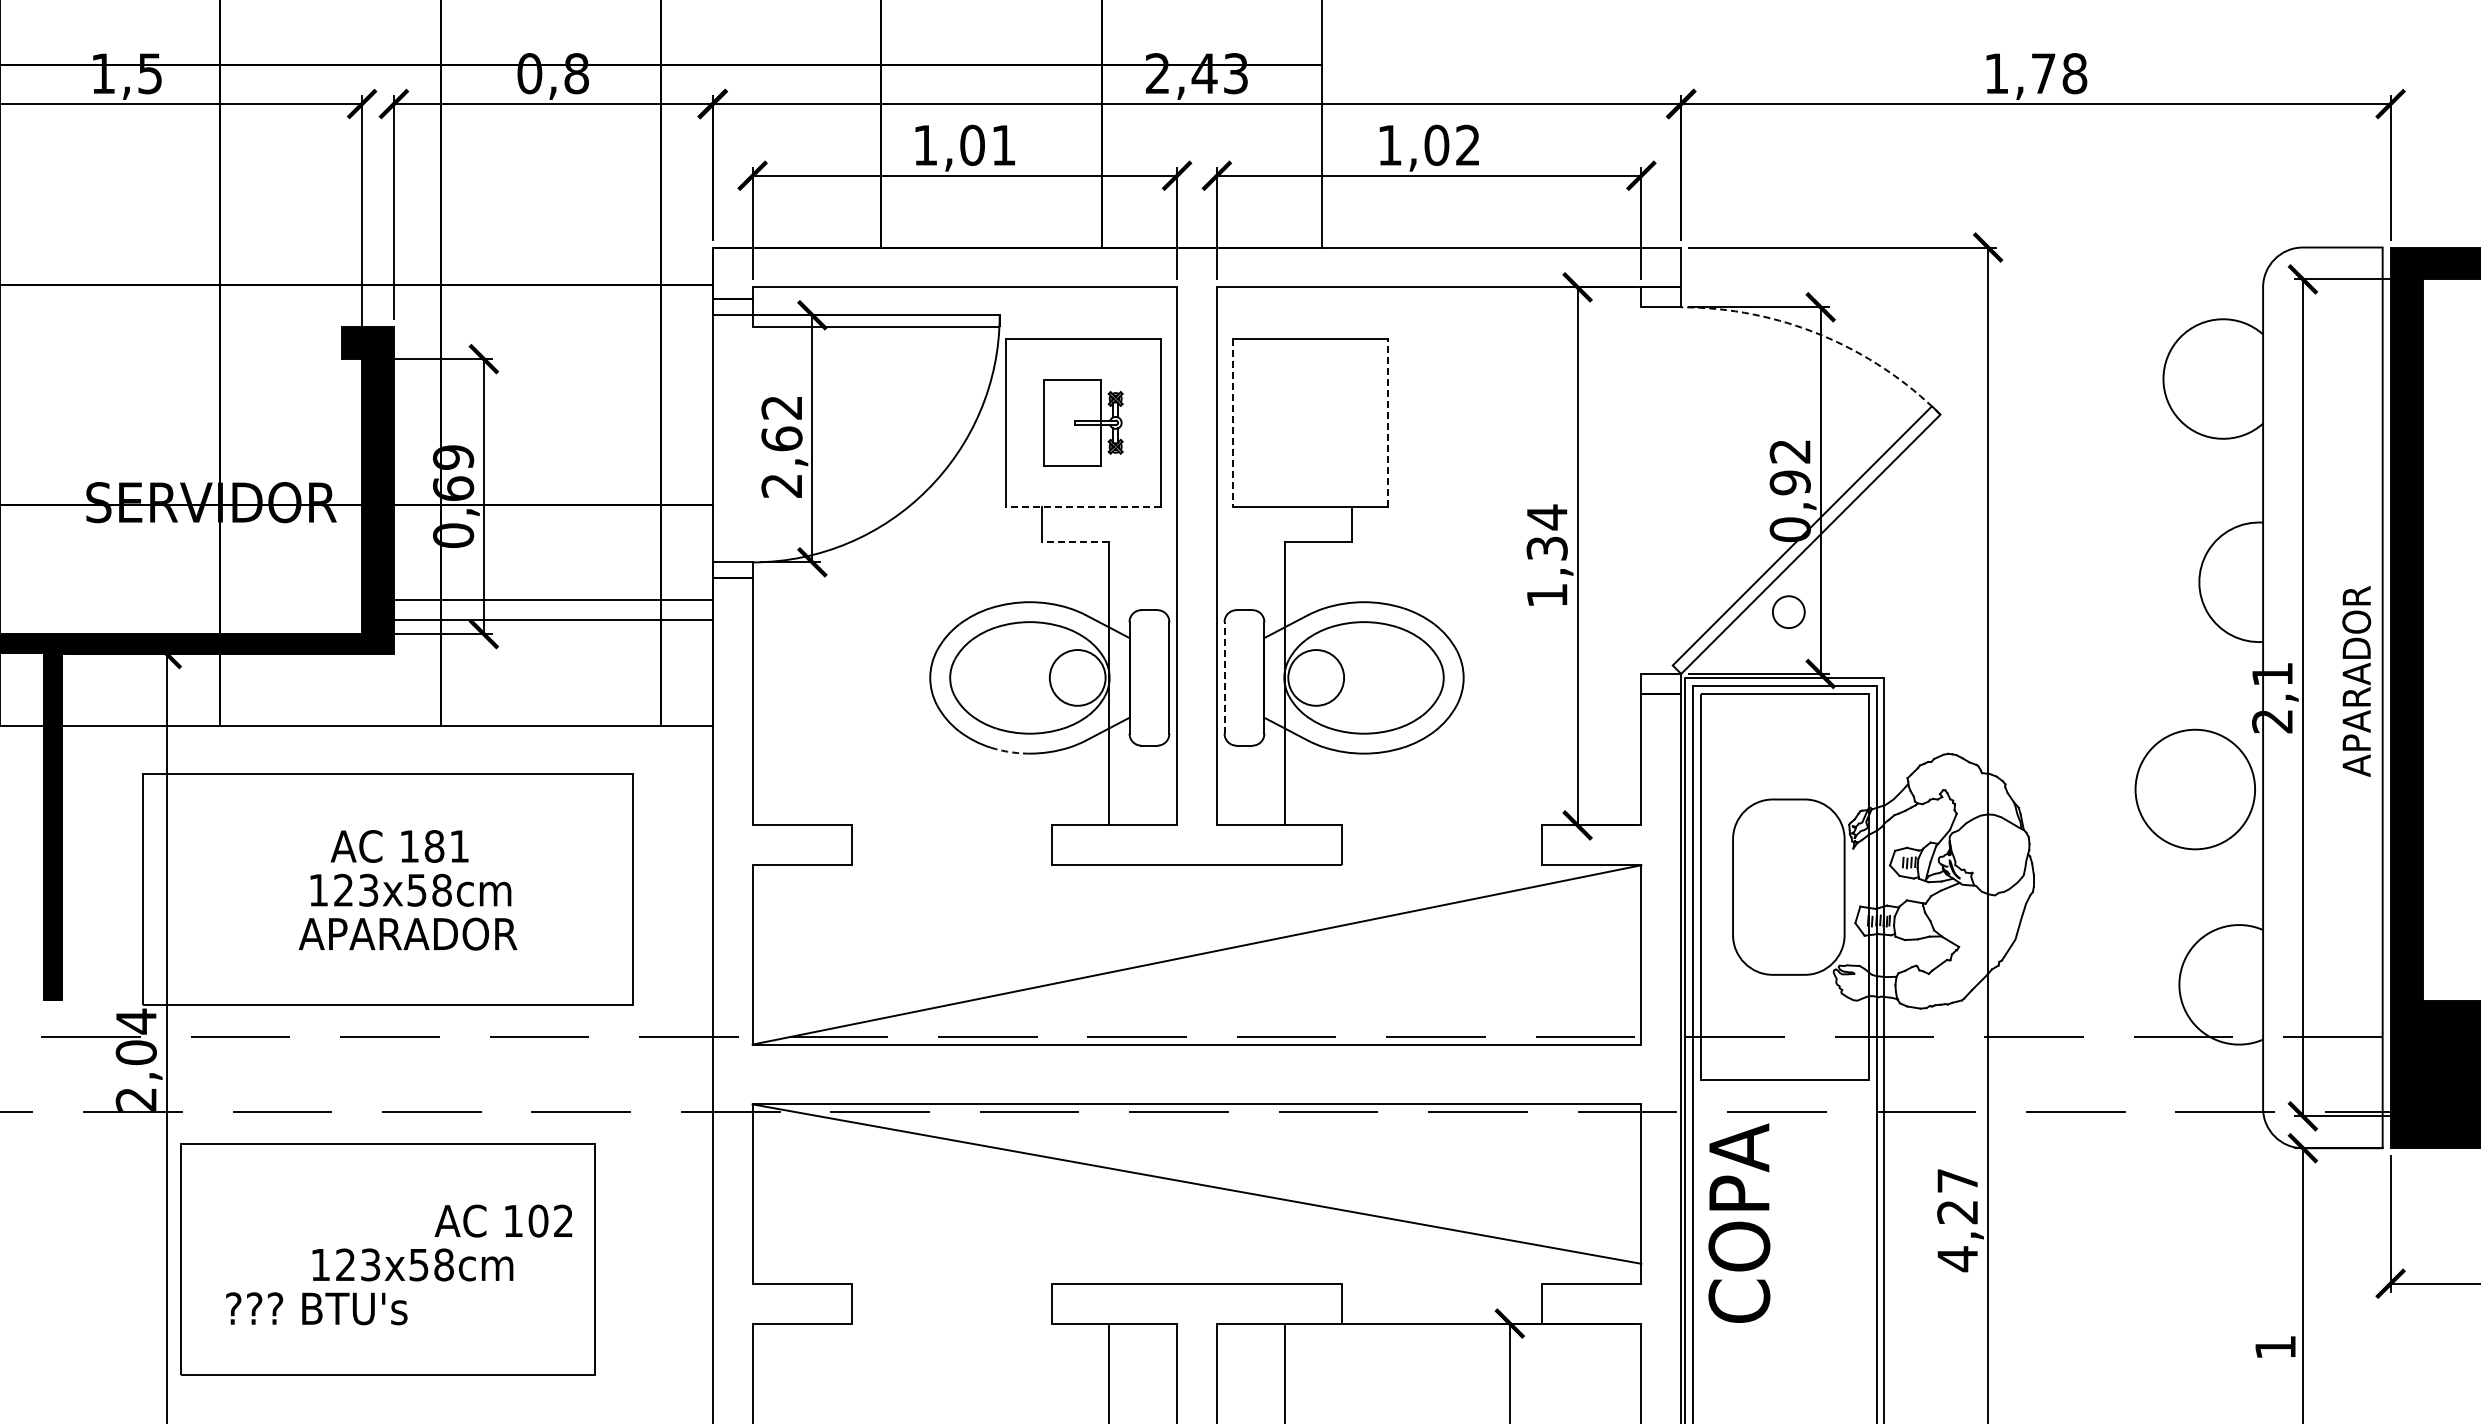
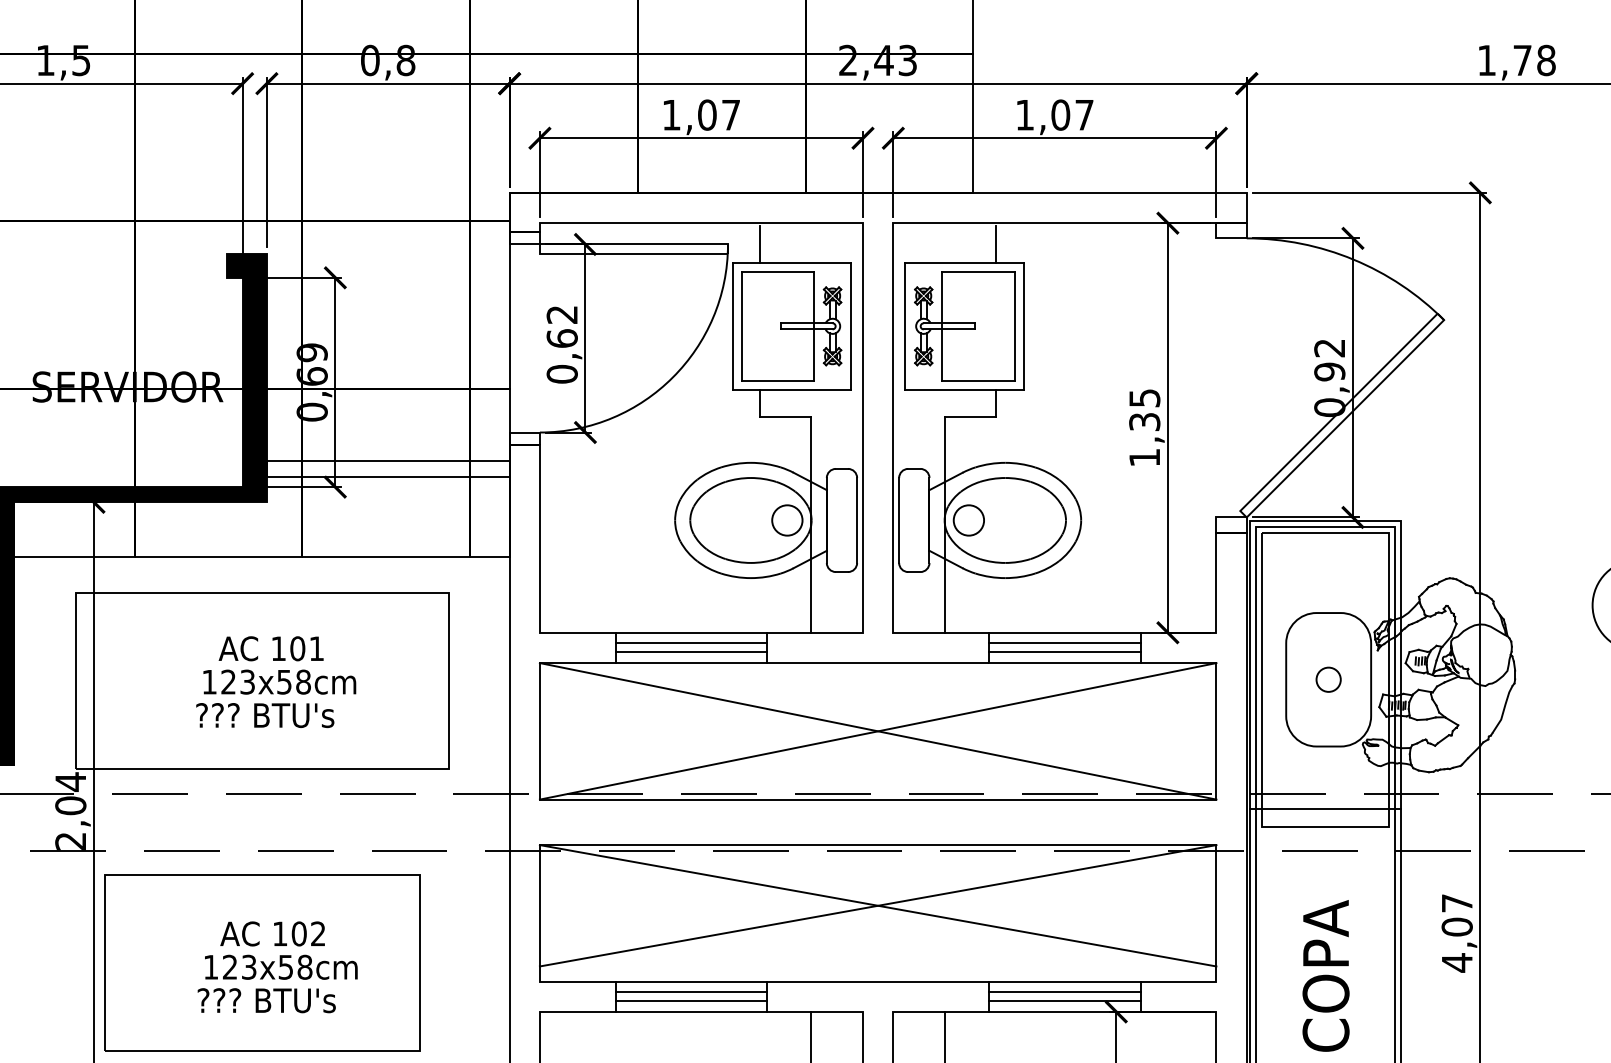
text: (1467, 144) -> (1084, 114), 1,02 -> 1,07
text: (1003, 145) -> (730, 115), 1,01 -> 1,07
line: (1041, 315) -> (759, 244), added
line: (1352, 315) -> (996, 244), added
arc: (1821, 335) -> (1353, 259), dashed -> solid
part: (1083, 422) -> (791, 326), size x1.67
line: (1232, 422) -> (905, 326), dashed -> solid
part: (1310, 422) -> (964, 326), added
line: (1388, 422) -> (1023, 326), dashed -> solid
text: (781, 485) -> (561, 374), 2,62 -> 0,62
line: (1083, 506) -> (791, 390), dashed -> solid
text: (1547, 517) -> (1144, 398), 1,34 -> 1,35
line: (1075, 542) -> (785, 417), dashed -> solid
circle: (1788, 611) -> (1328, 679), moved
circle: (1077, 677) -> (787, 520), size x0.71
line: (1224, 677) -> (899, 520), dashed -> solid
circle: (1316, 677) -> (969, 520), size x0.71
arc: (1010, 752) -> (736, 577), dashed -> solid
line: (951, 825) -> (691, 632), added
line: (1441, 825) -> (1064, 632), added
line: (951, 839) -> (691, 643), added
line: (1441, 839) -> (1064, 643), added
text: (434, 846) -> (297, 648), 181 -> 101
line: (951, 851) -> (691, 652), added
line: (1441, 851) -> (1064, 652), added
line: (951, 865) -> (691, 663), added
line: (1441, 865) -> (1064, 663), added
text: (407, 933) -> (277, 715), APARADOR -> ??? BTU's
line: (1196, 954) -> (877, 731), added
line: (1784, 1056) -> (1325, 808), added
line: (1196, 1183) -> (877, 905), added
text: (1957, 1211) -> (1457, 926), 4,27 -> 4,07
text: (503, 1220) -> (272, 933), moved
text: (1739, 1222) -> (1326, 975), moved
line: (951, 1283) -> (691, 981), added
line: (1441, 1283) -> (1064, 981), added
line: (951, 1297) -> (691, 992), added
line: (1441, 1297) -> (1064, 992), added
text: (316, 1308) -> (266, 1000), moved
line: (951, 1309) -> (691, 1001), added
line: (1441, 1309) -> (1064, 1001), added
line: (951, 1323) -> (691, 1011), added

